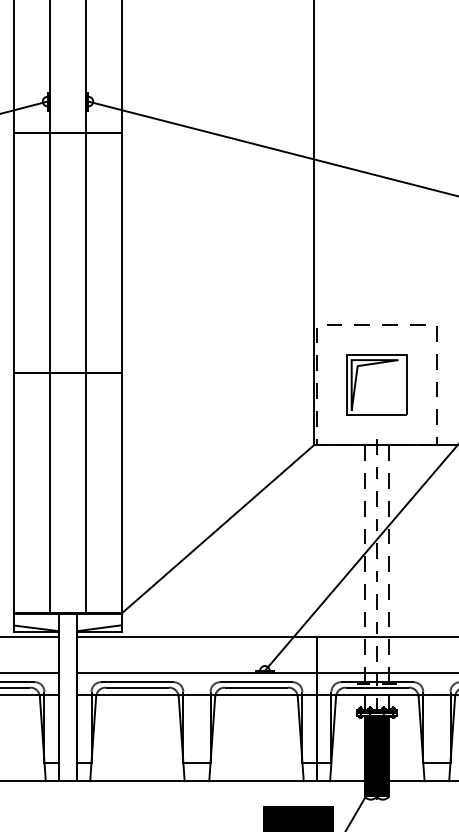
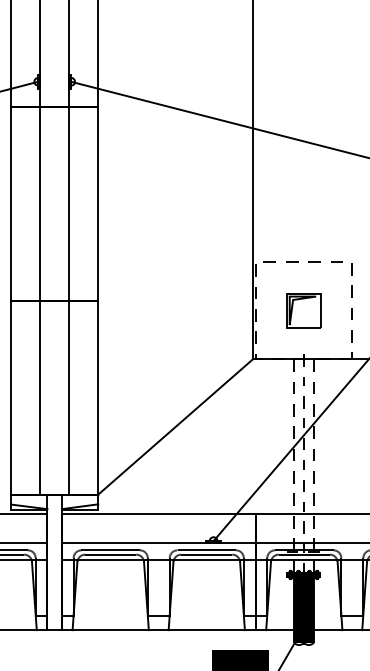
part: (376, 385) -> (303, 310), size x0.7

